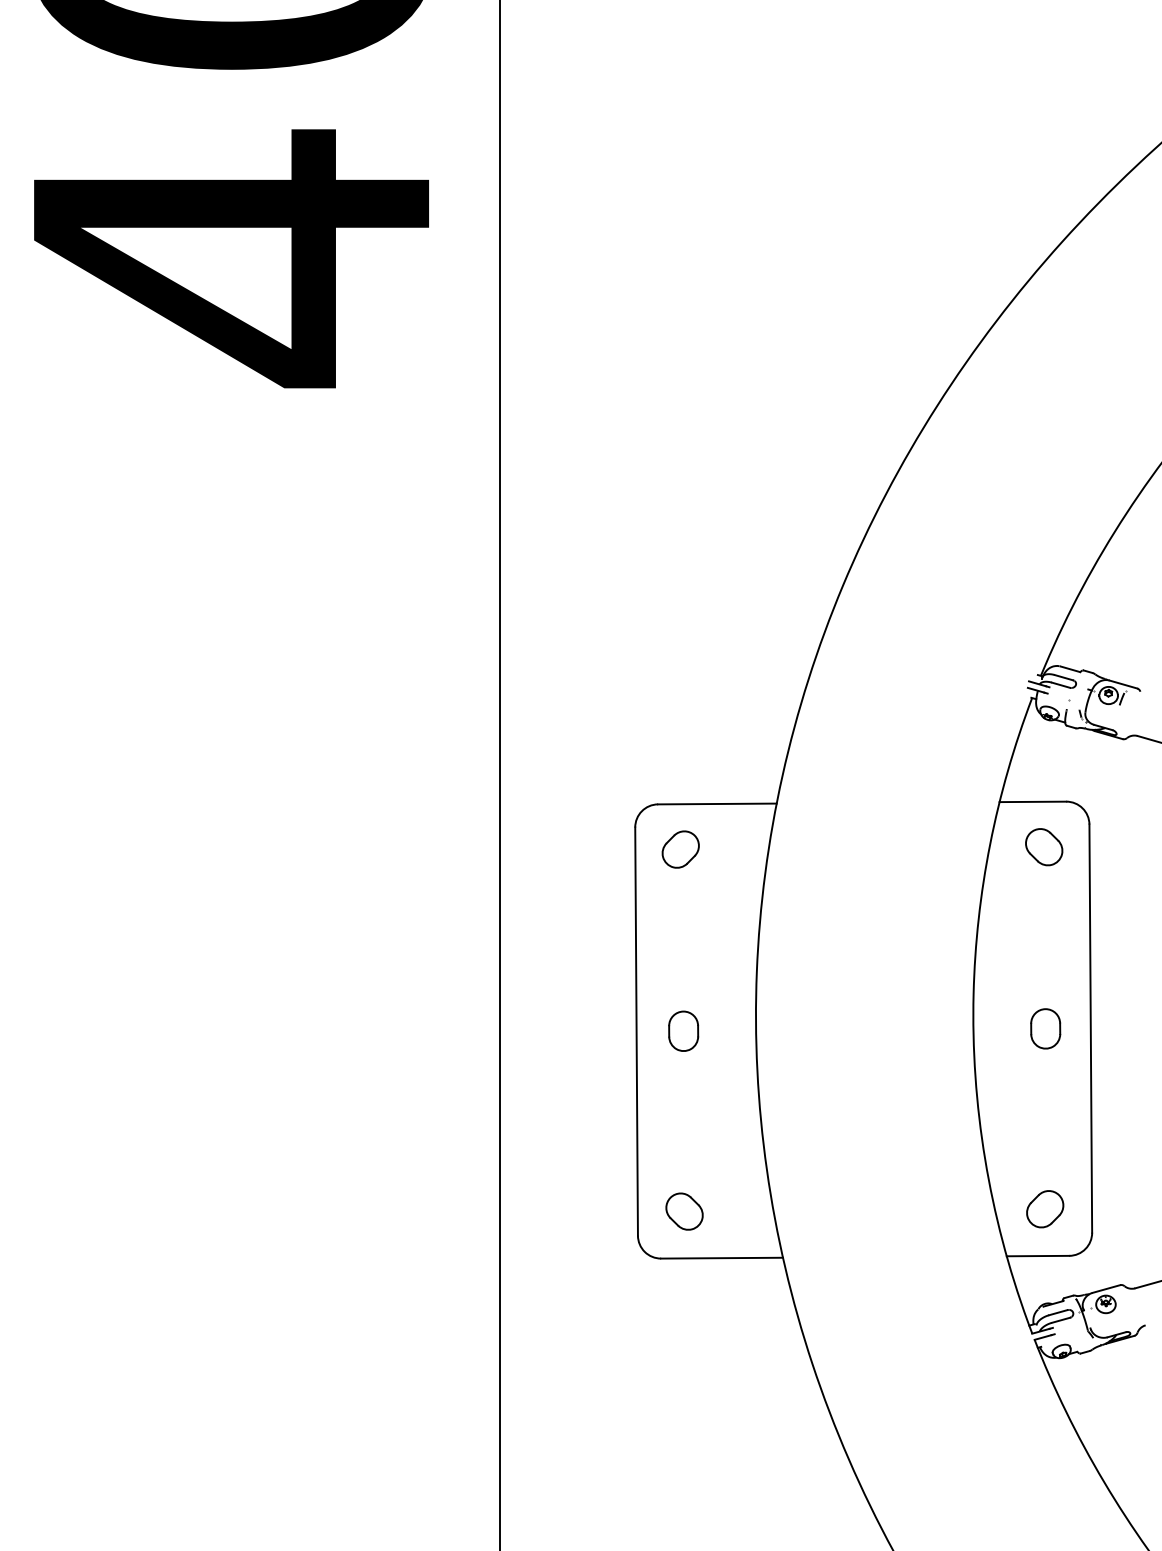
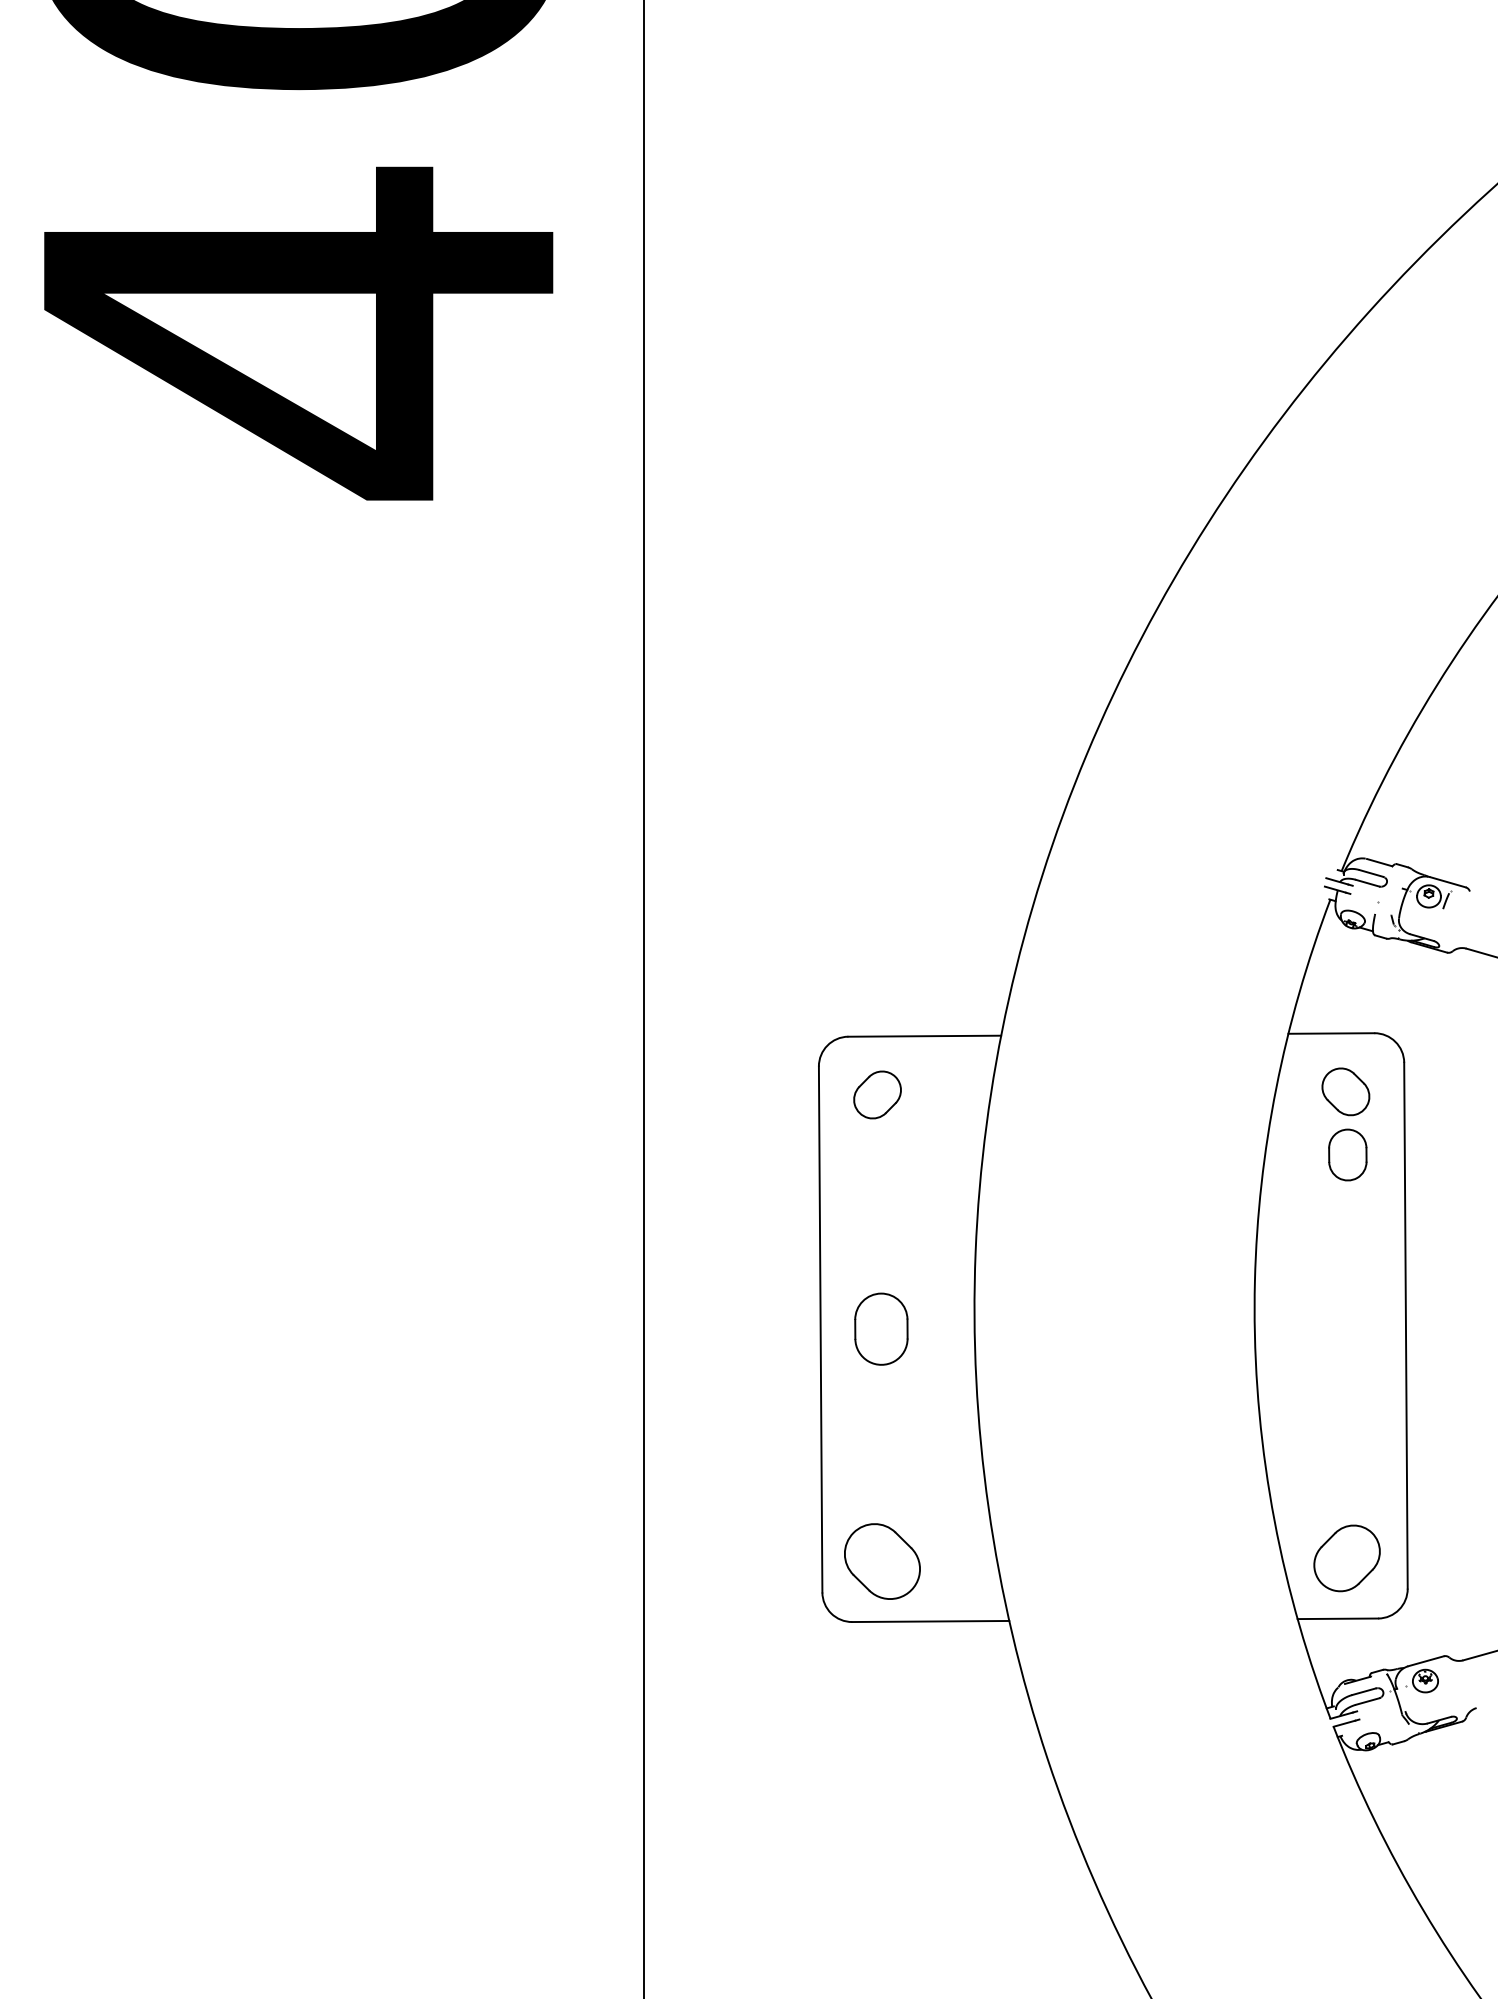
part: (1045, 1028) -> (1347, 1154), moved
part: (683, 1030) -> (880, 1328), size x1.4
part: (1045, 1209) -> (1347, 1558), size x1.4
part: (684, 1211) -> (882, 1561), size x1.6

